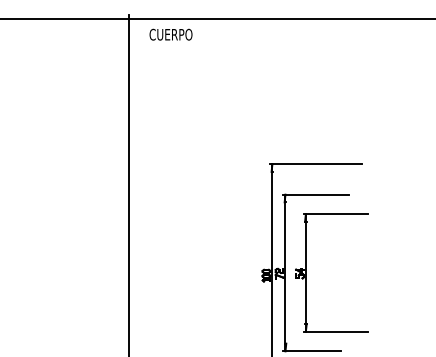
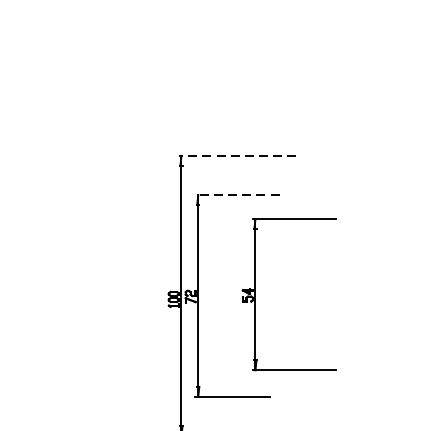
line: (315, 164) -> (236, 156), solid -> dashed
line: (315, 194) -> (236, 194), solid -> dashed
part: (306, 272) -> (256, 294), moved

